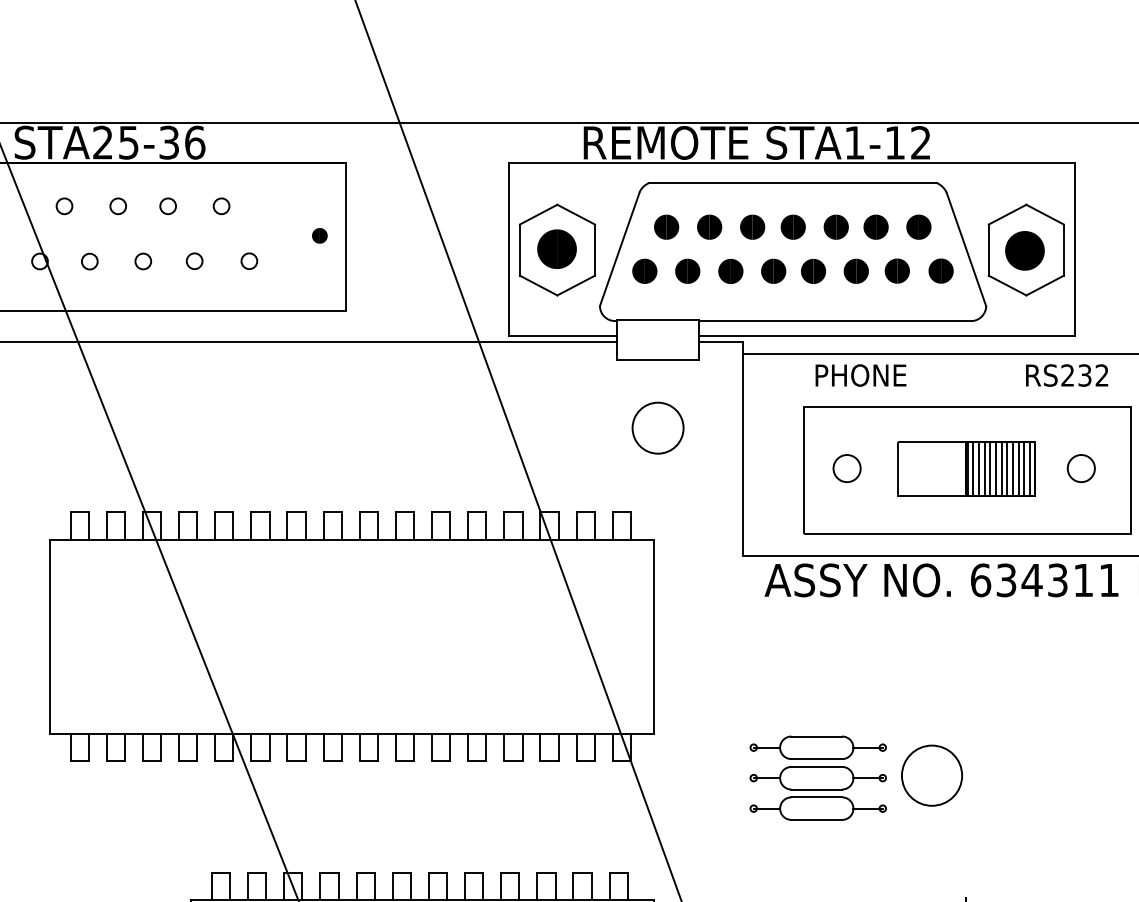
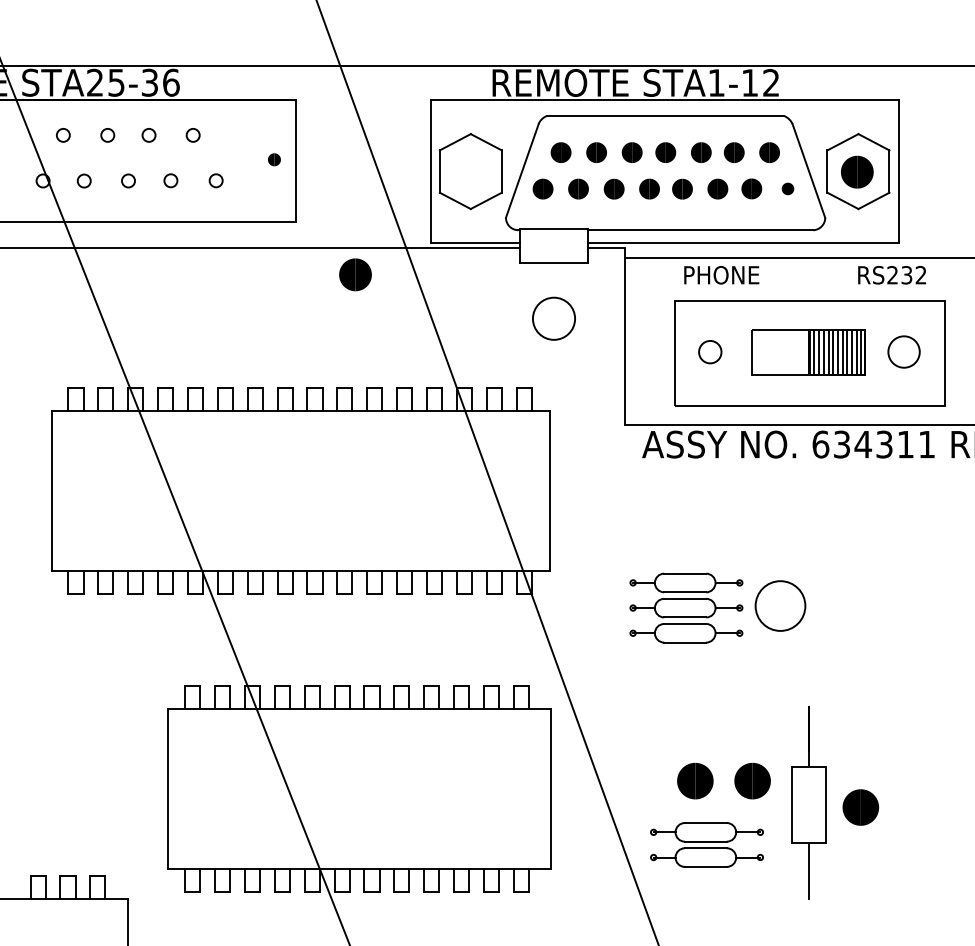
part: (557, 248) -> (355, 274), moved
part: (940, 270) -> (787, 188), size x0.6
circle: (1080, 468) -> (903, 352), size x1.4

